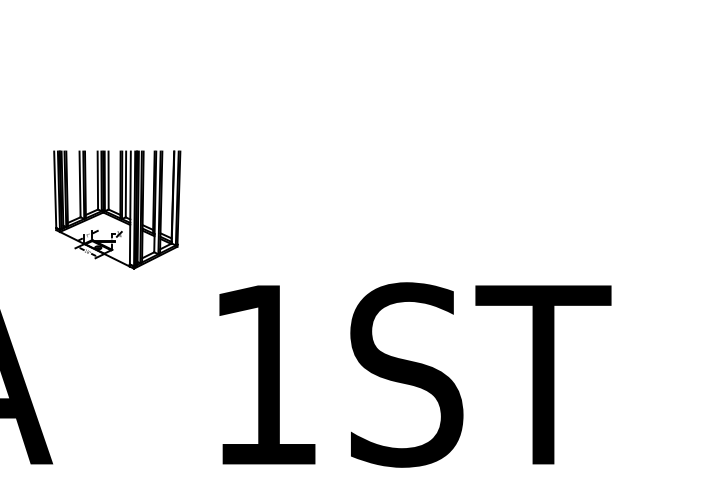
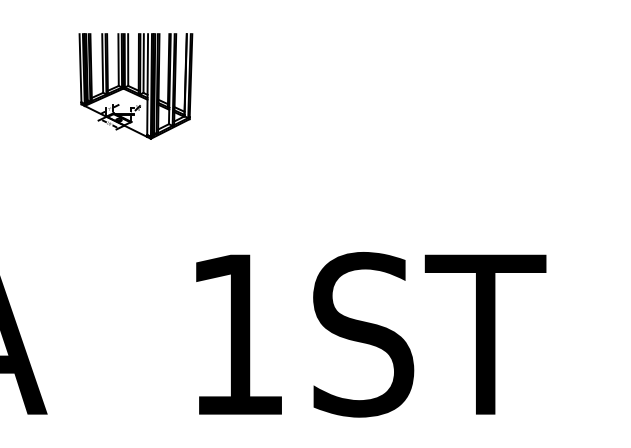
part: (116, 210) -> (135, 86), moved

